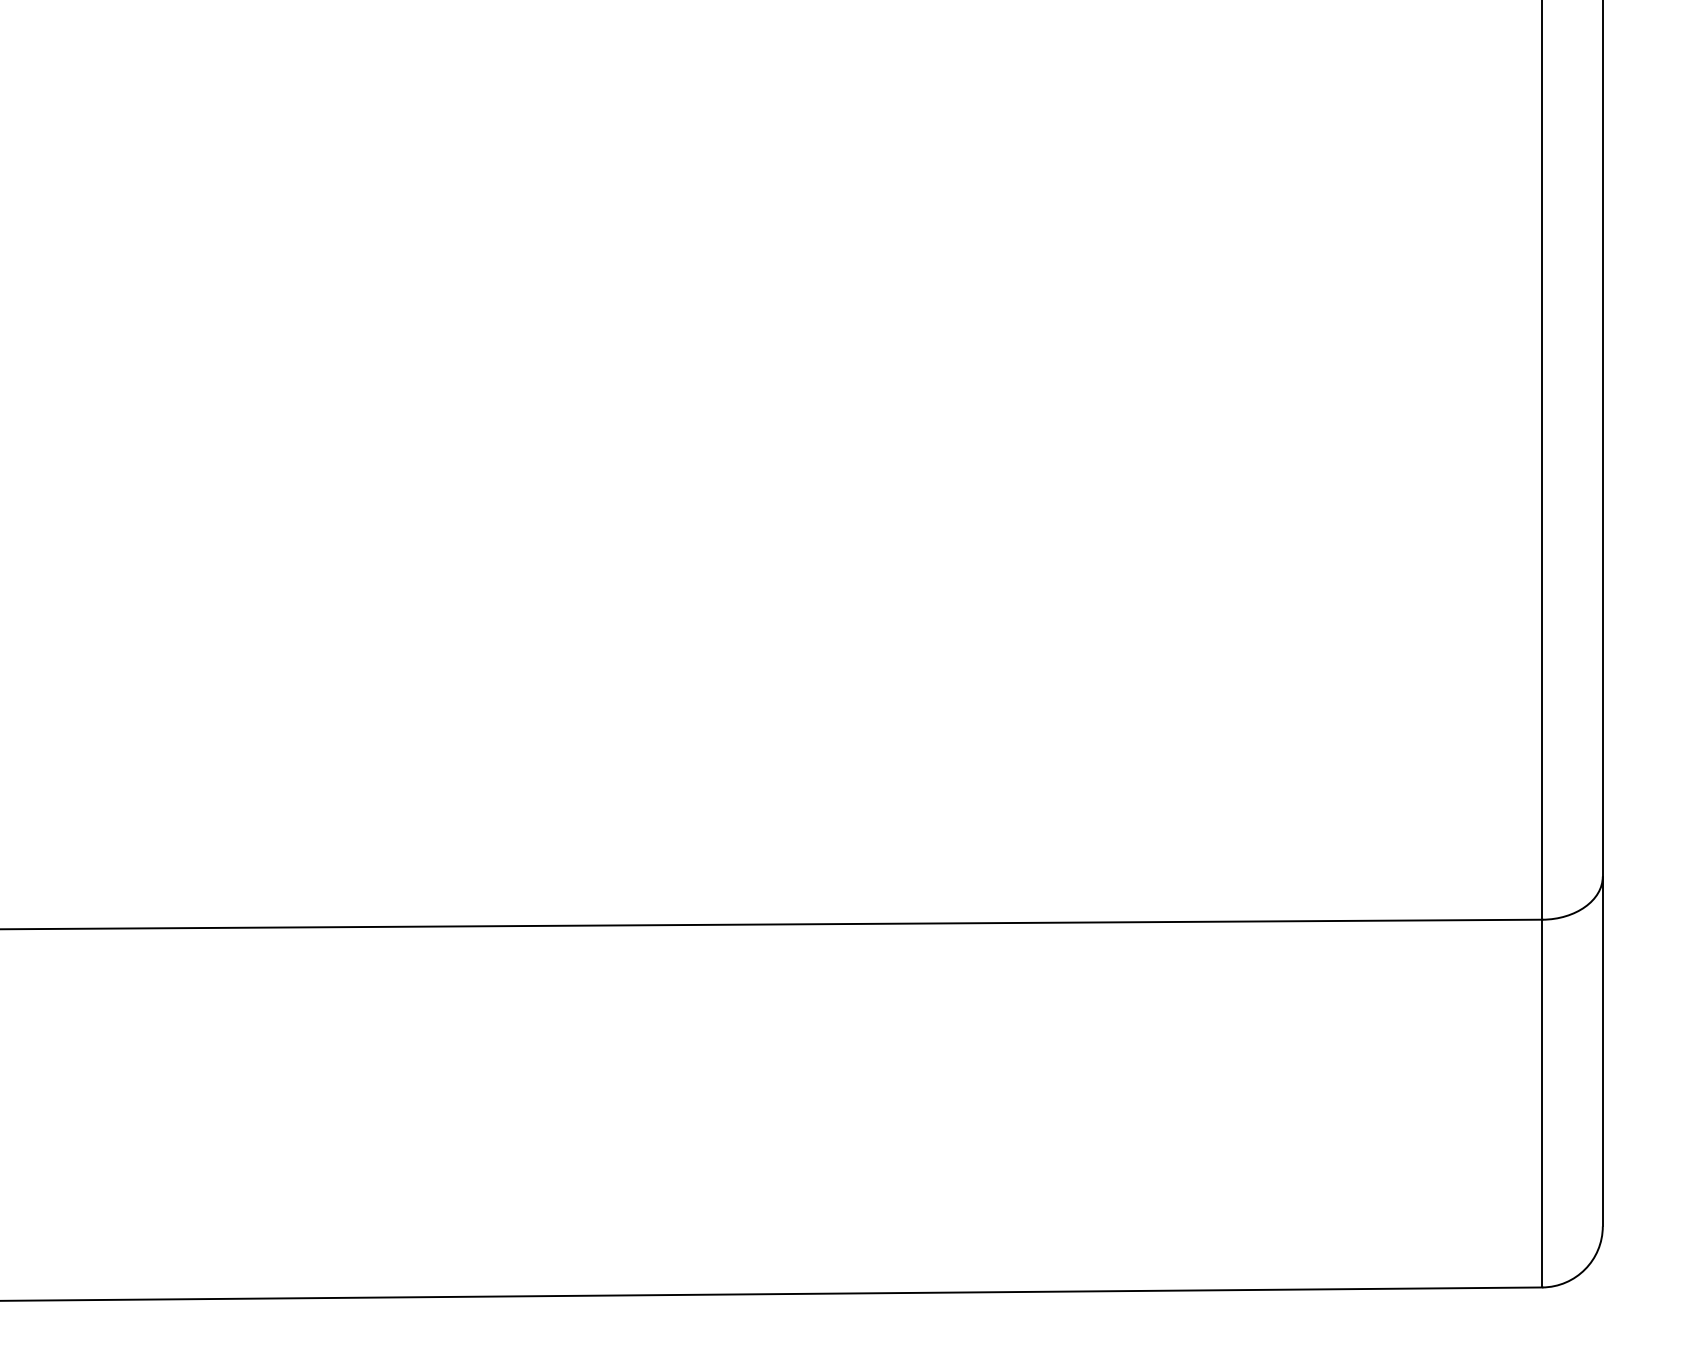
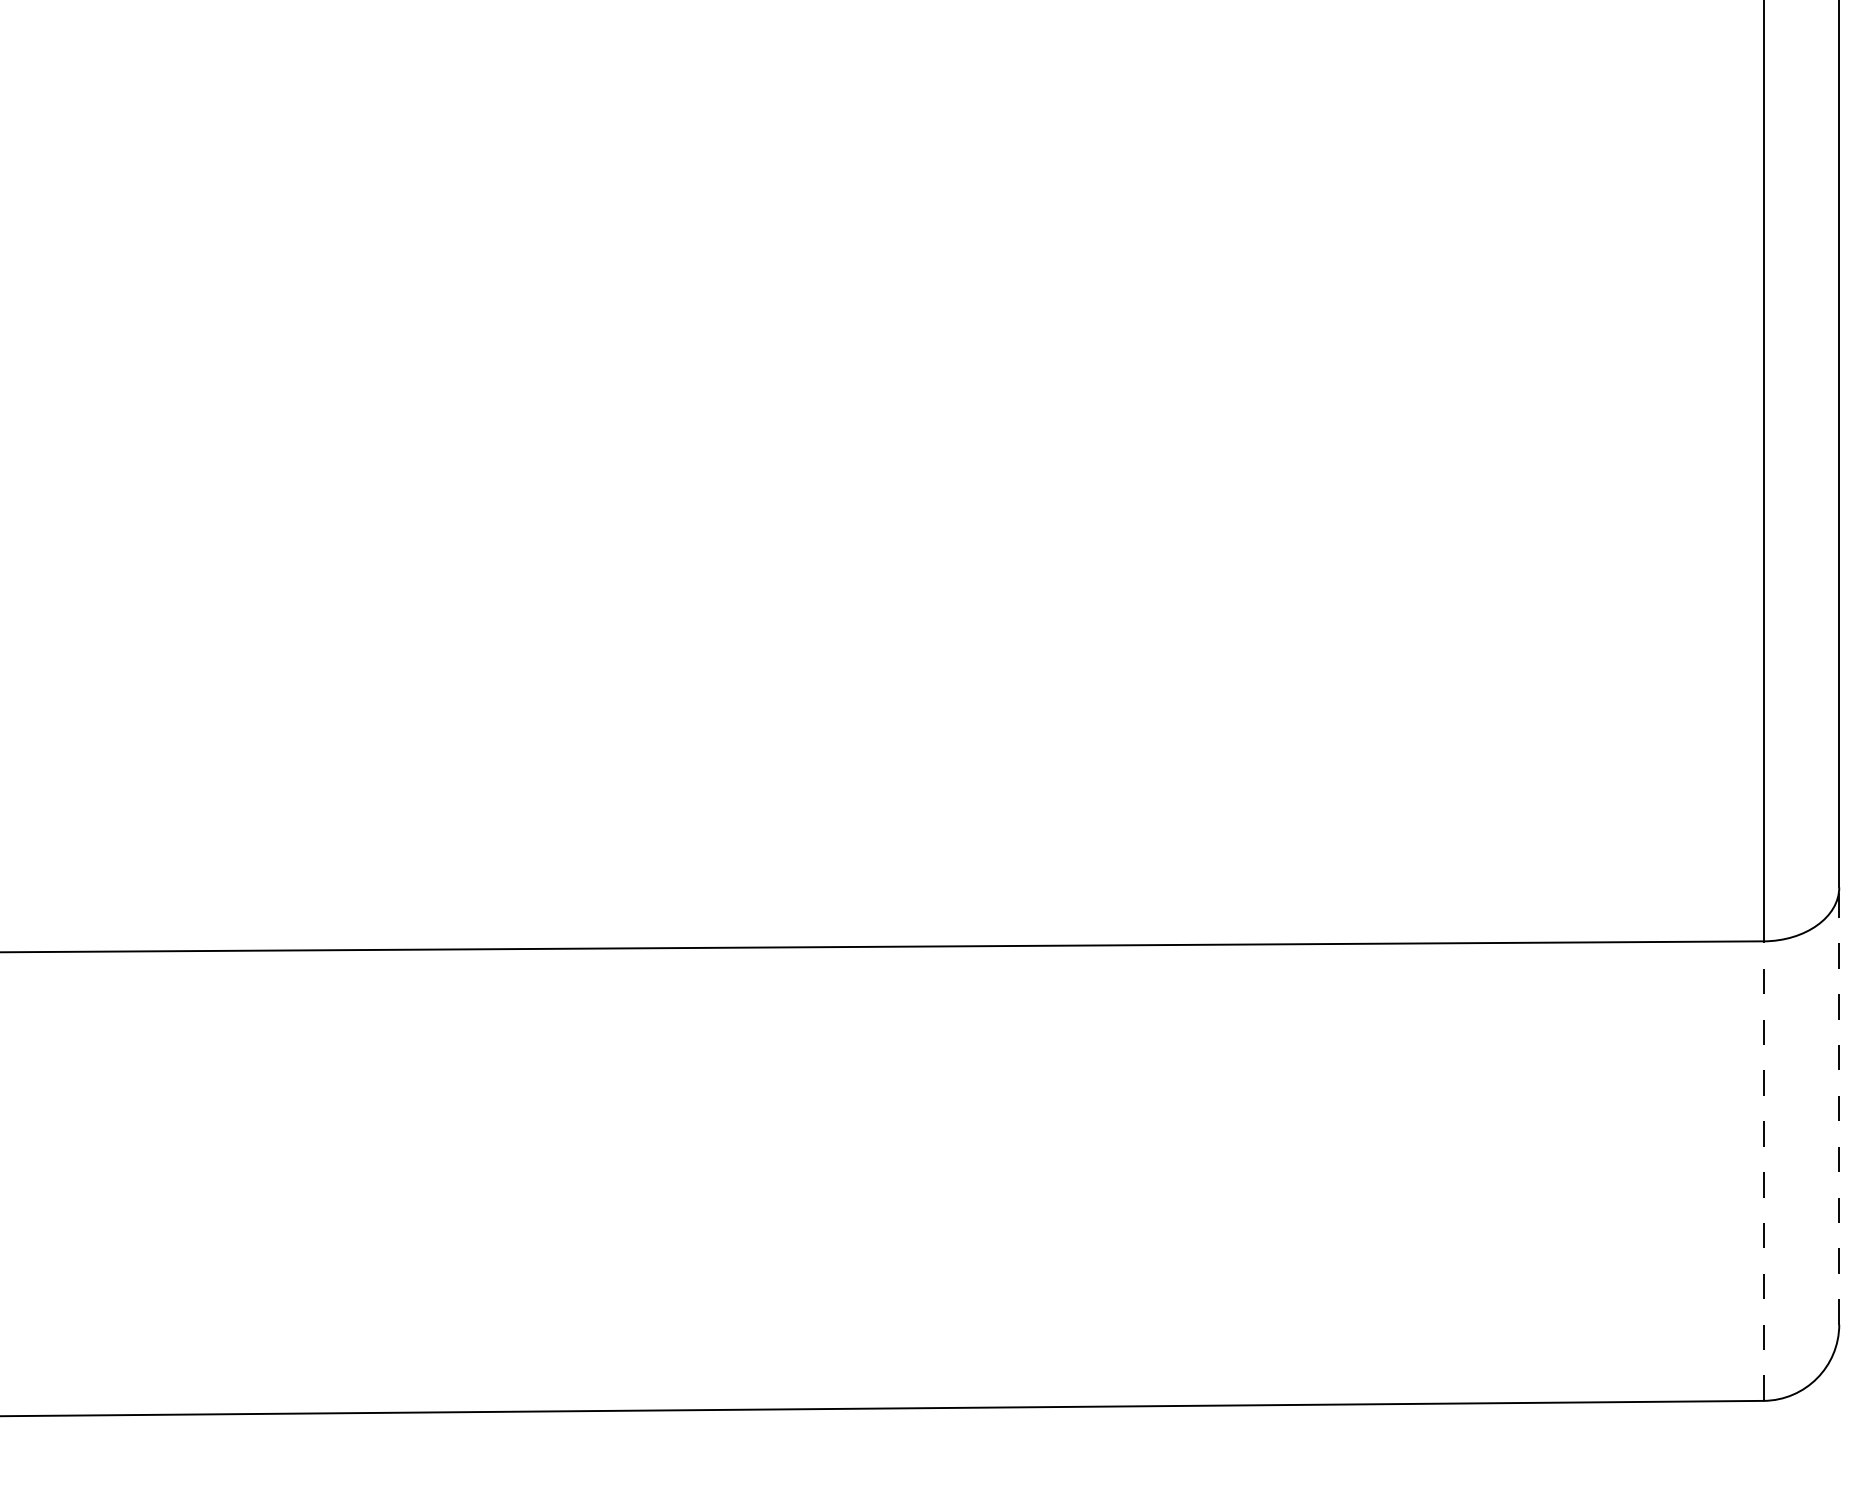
line: (1602, 1051) -> (1838, 1106), solid -> dashed
line: (1542, 1103) -> (1763, 1171), solid -> dashed

